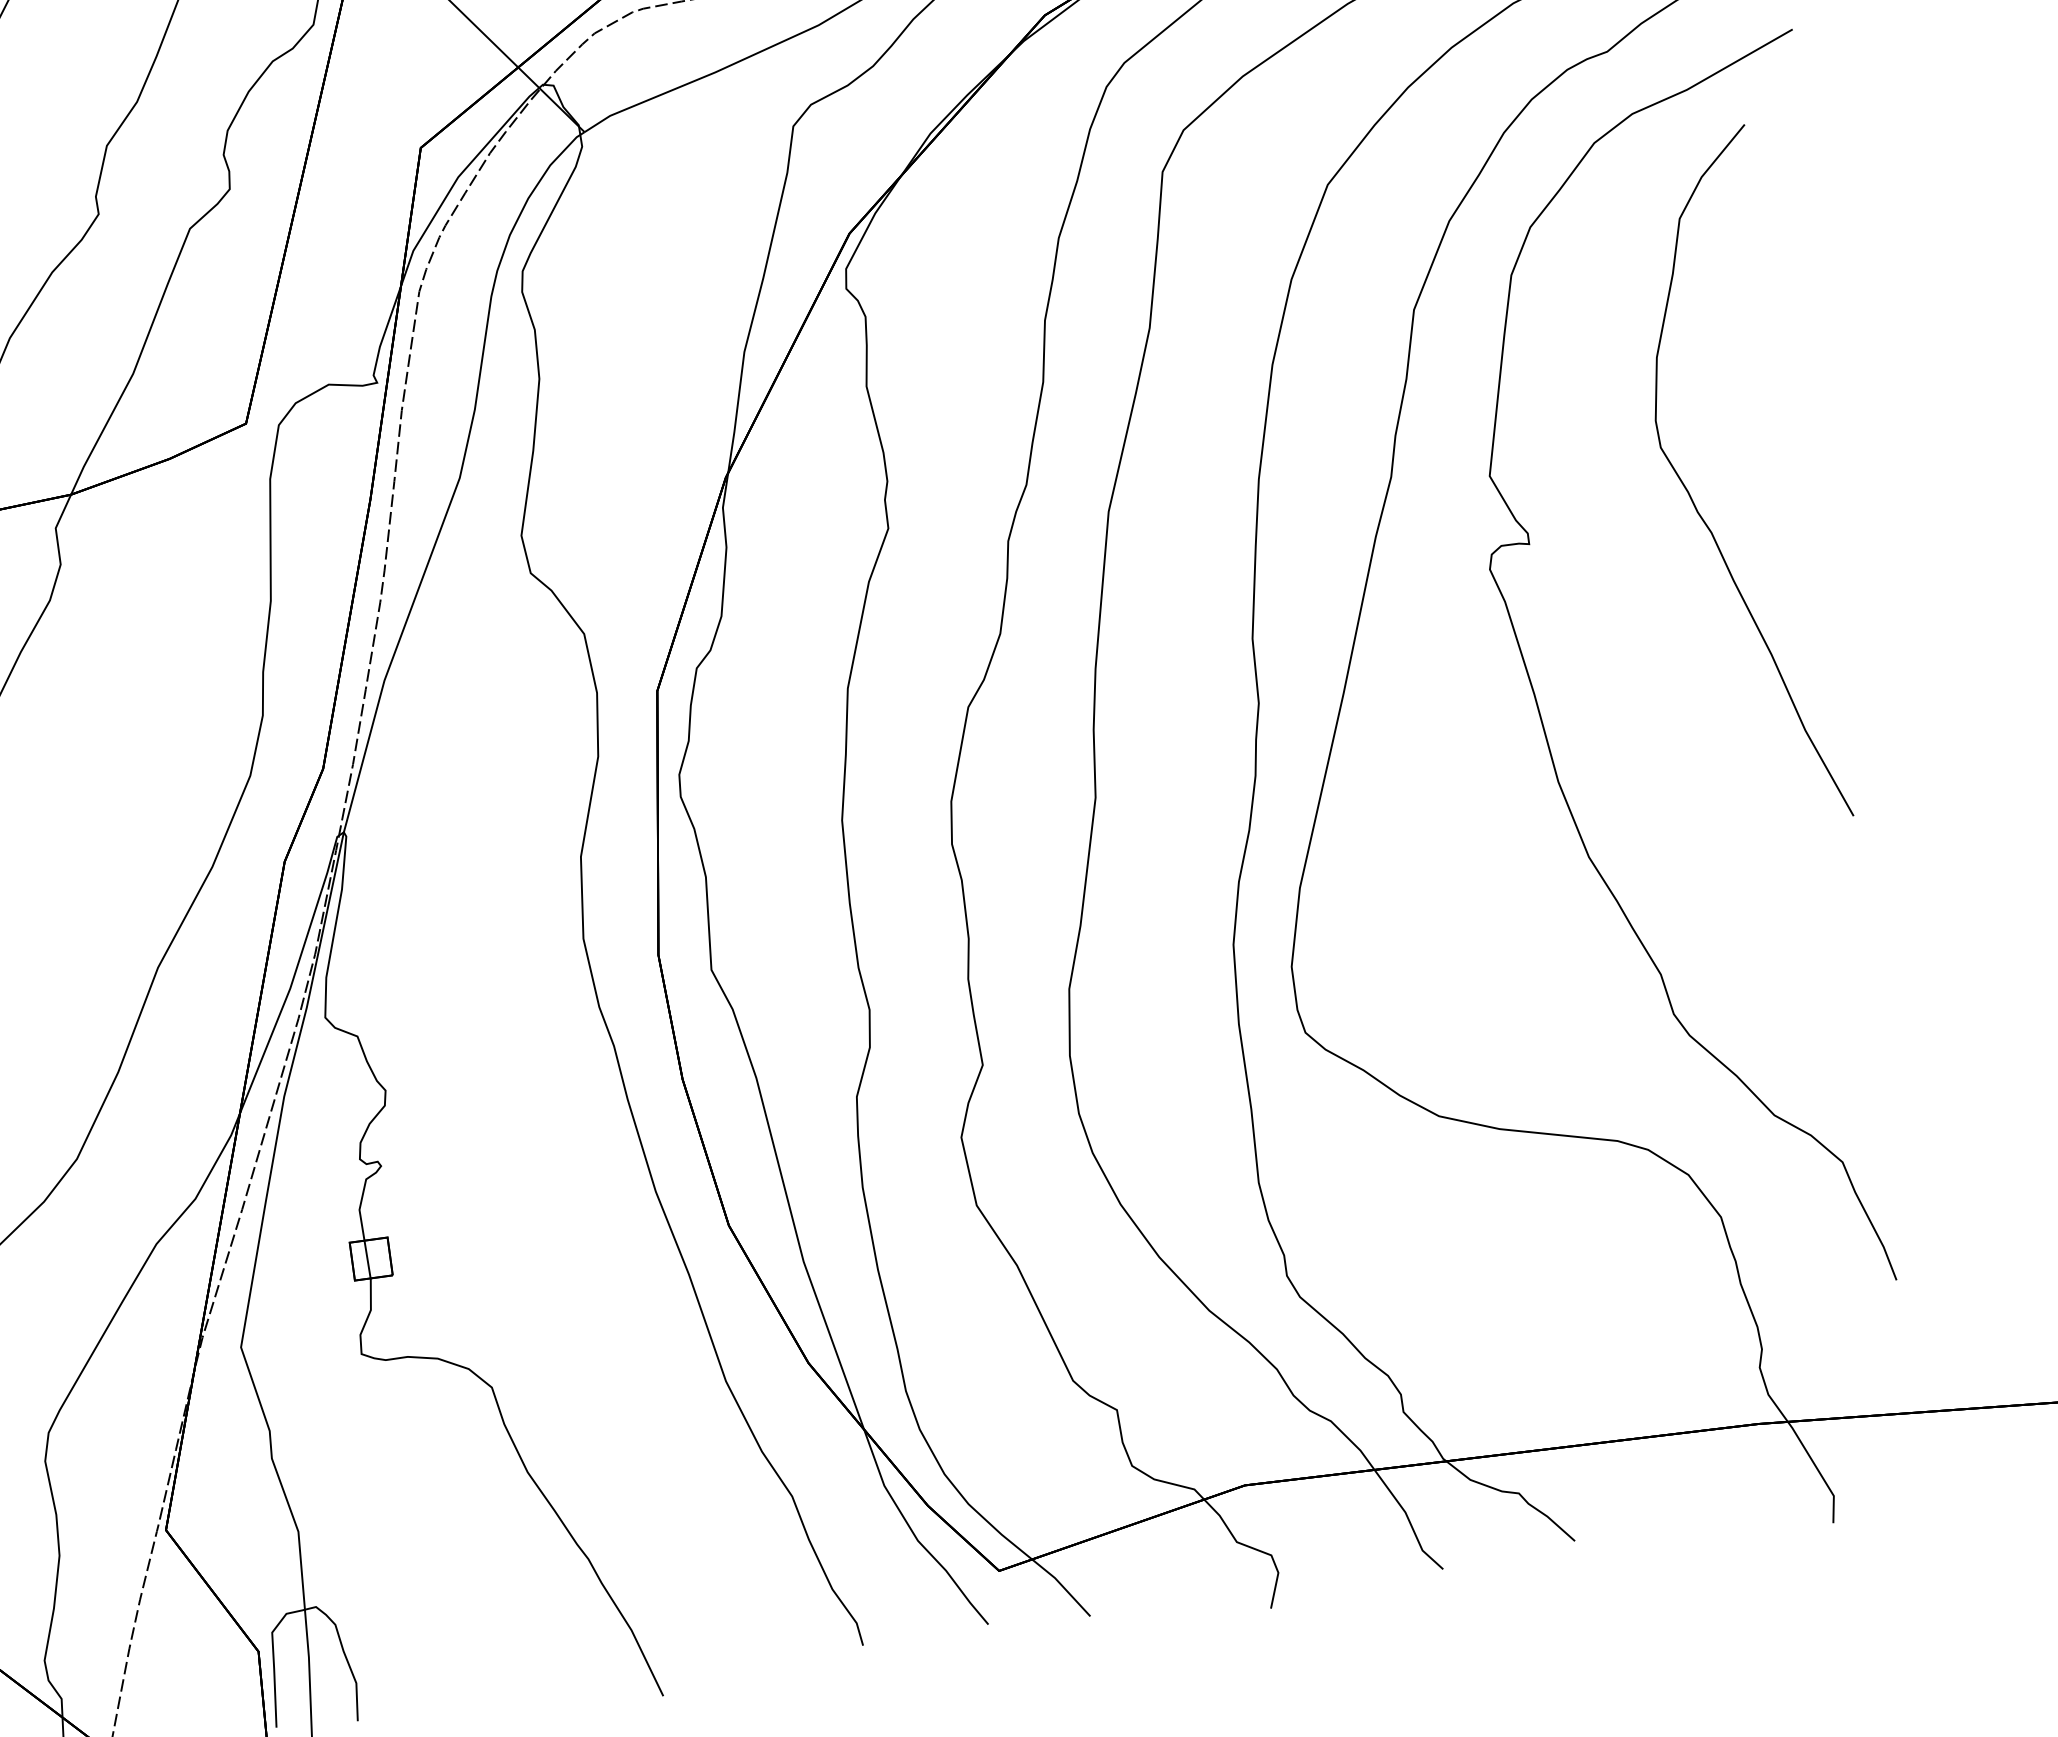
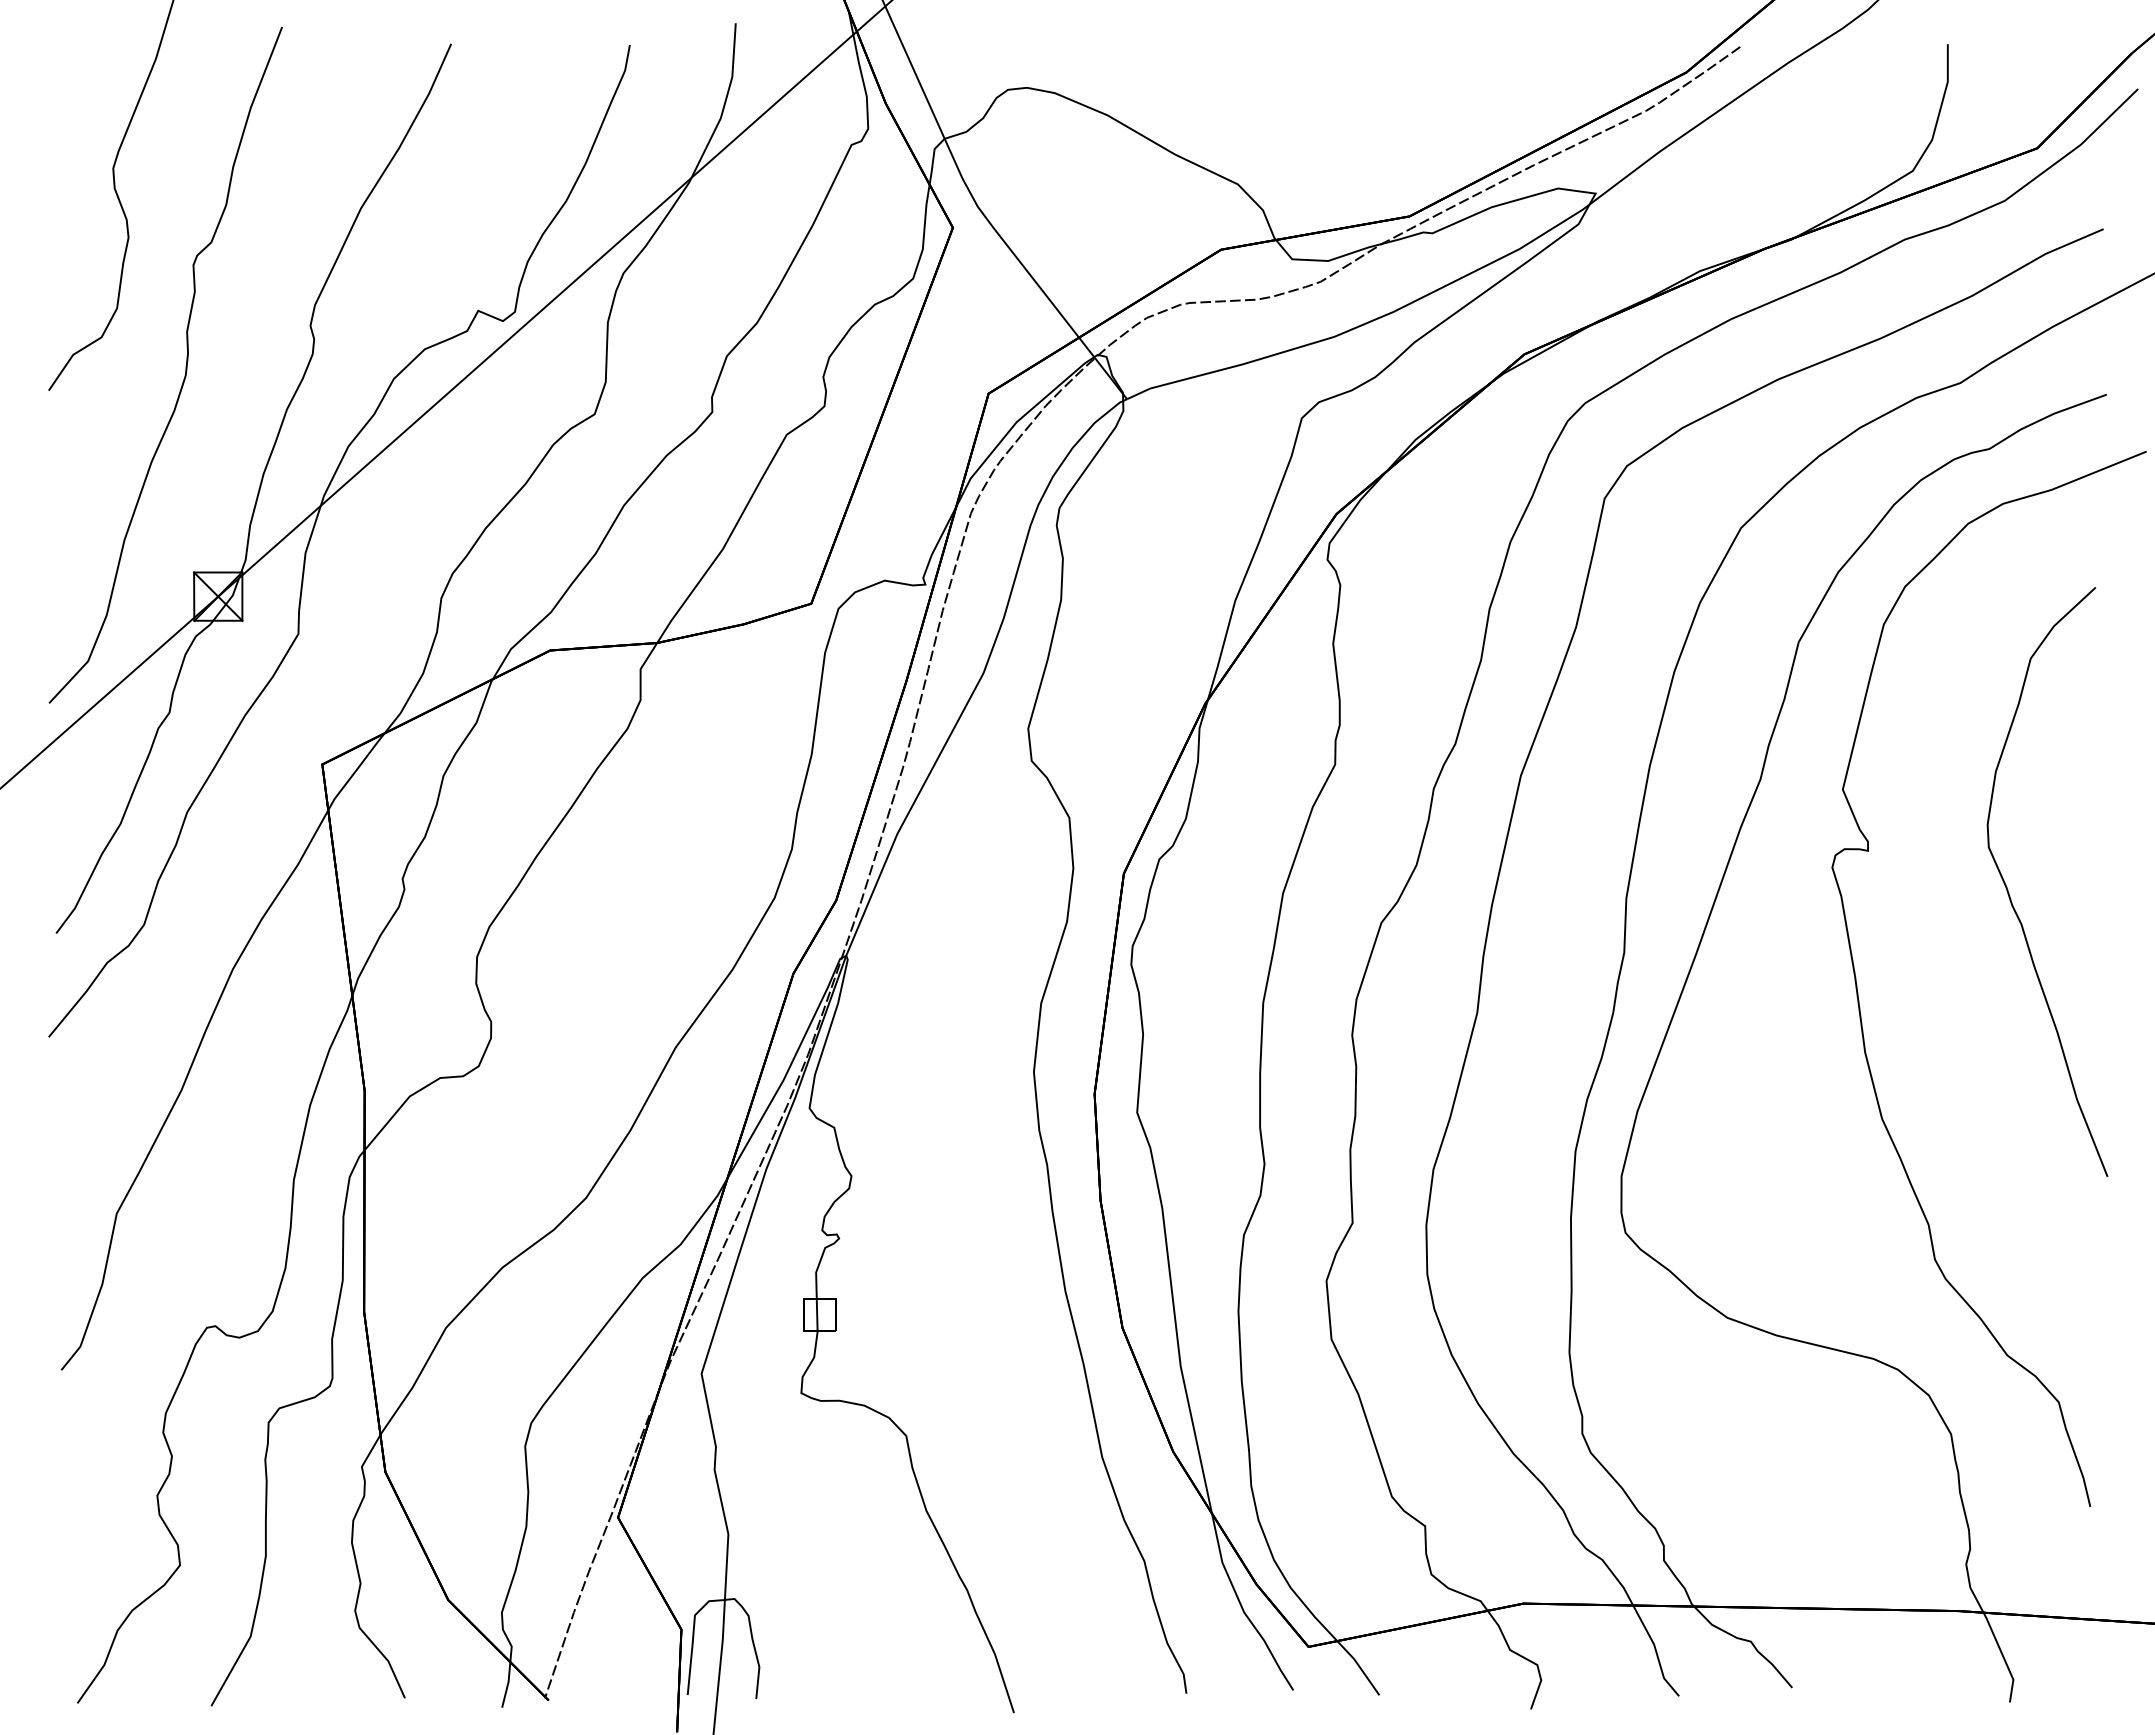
curve: (1690, 494) -> (2008, 889), moved

